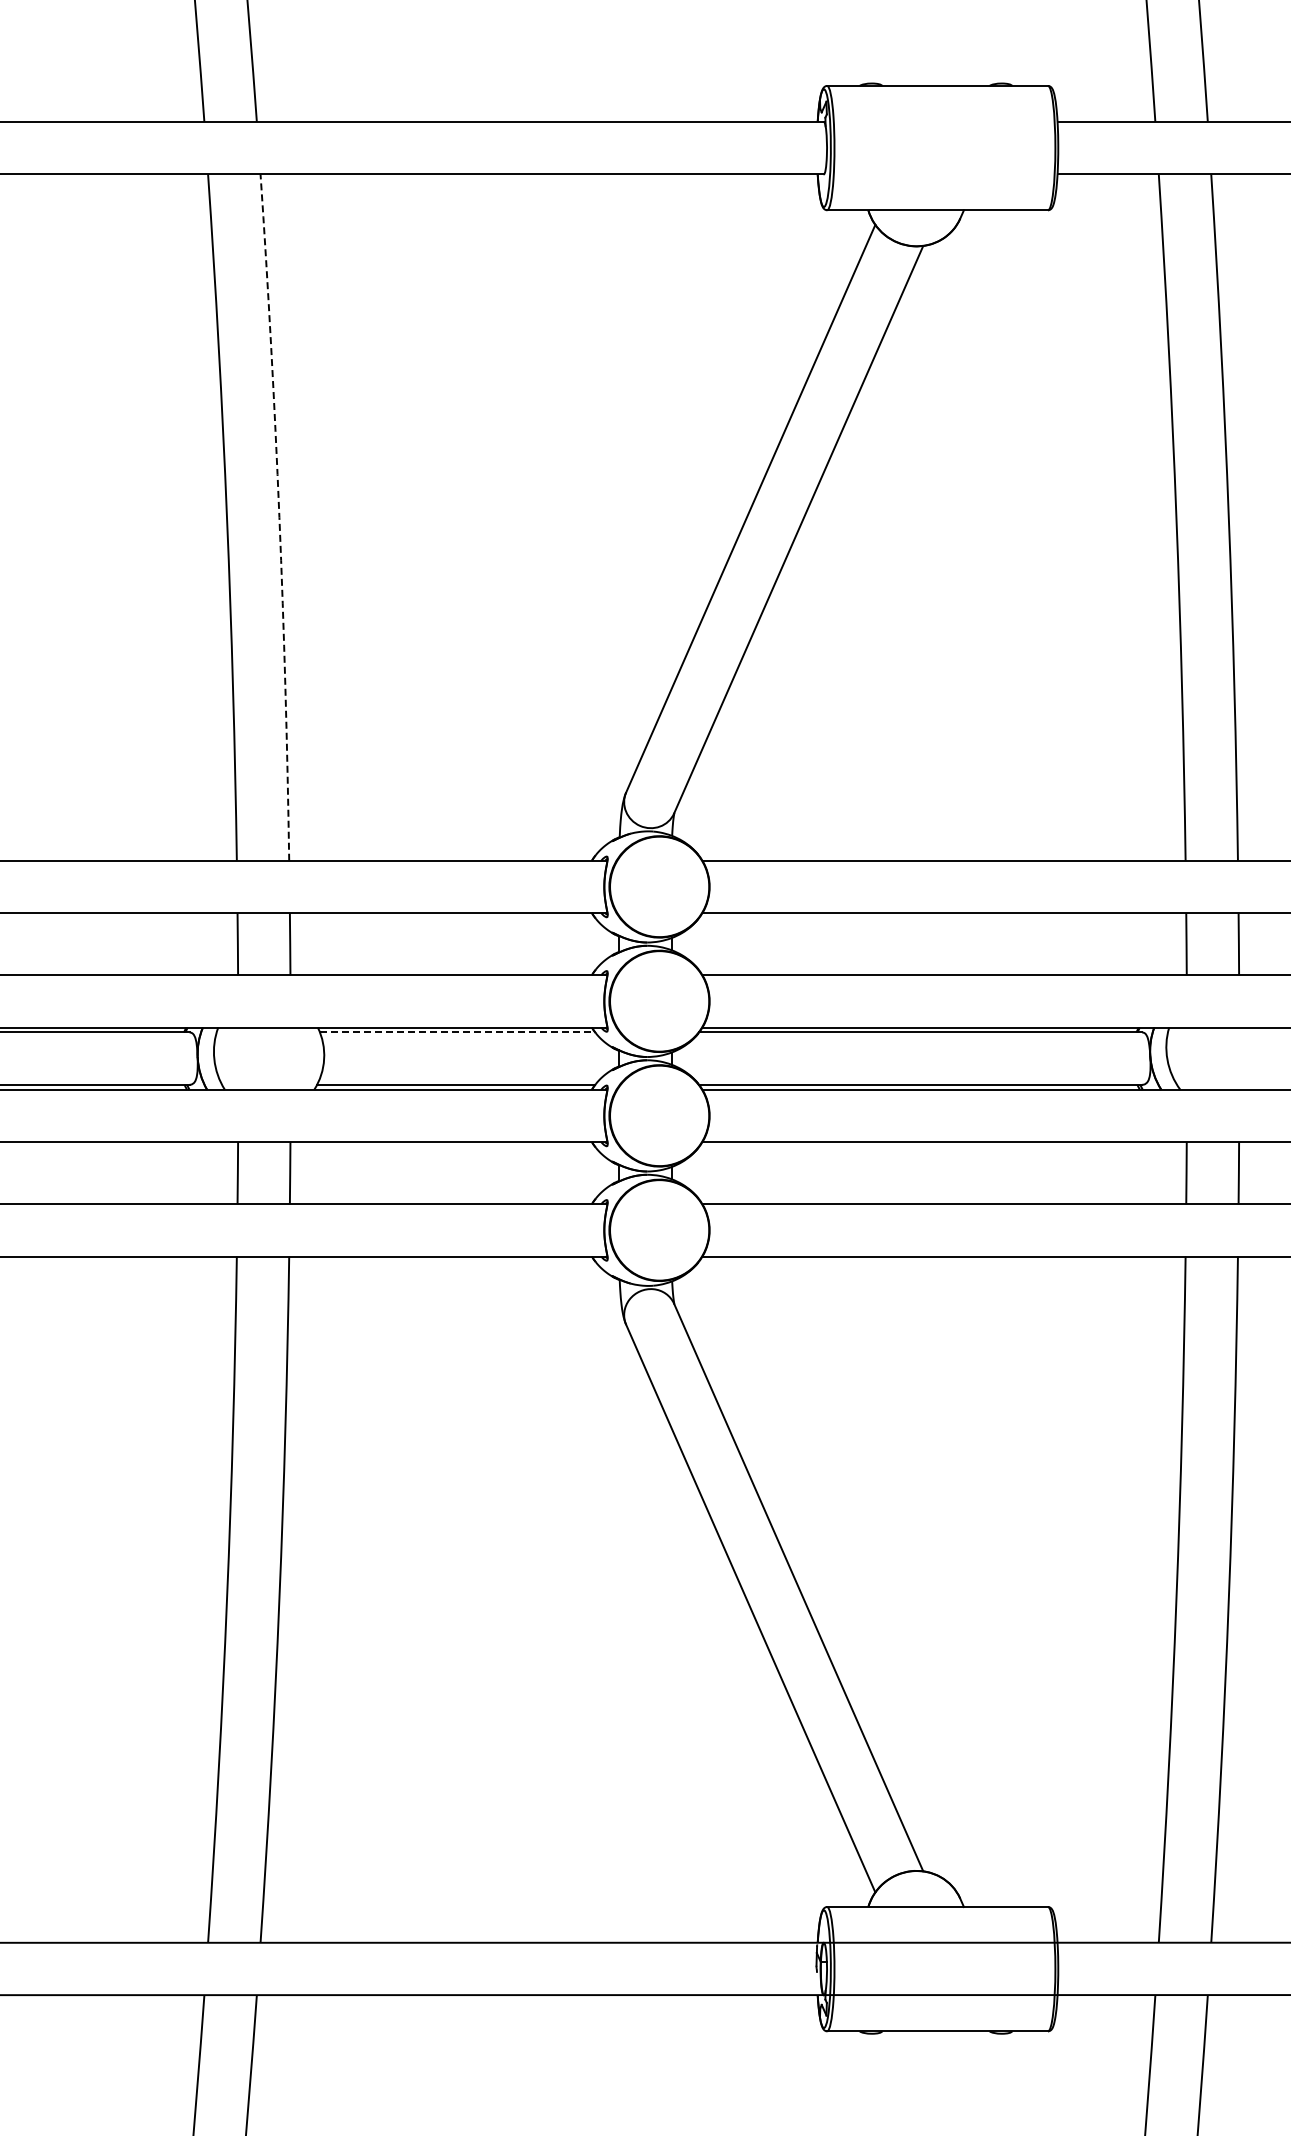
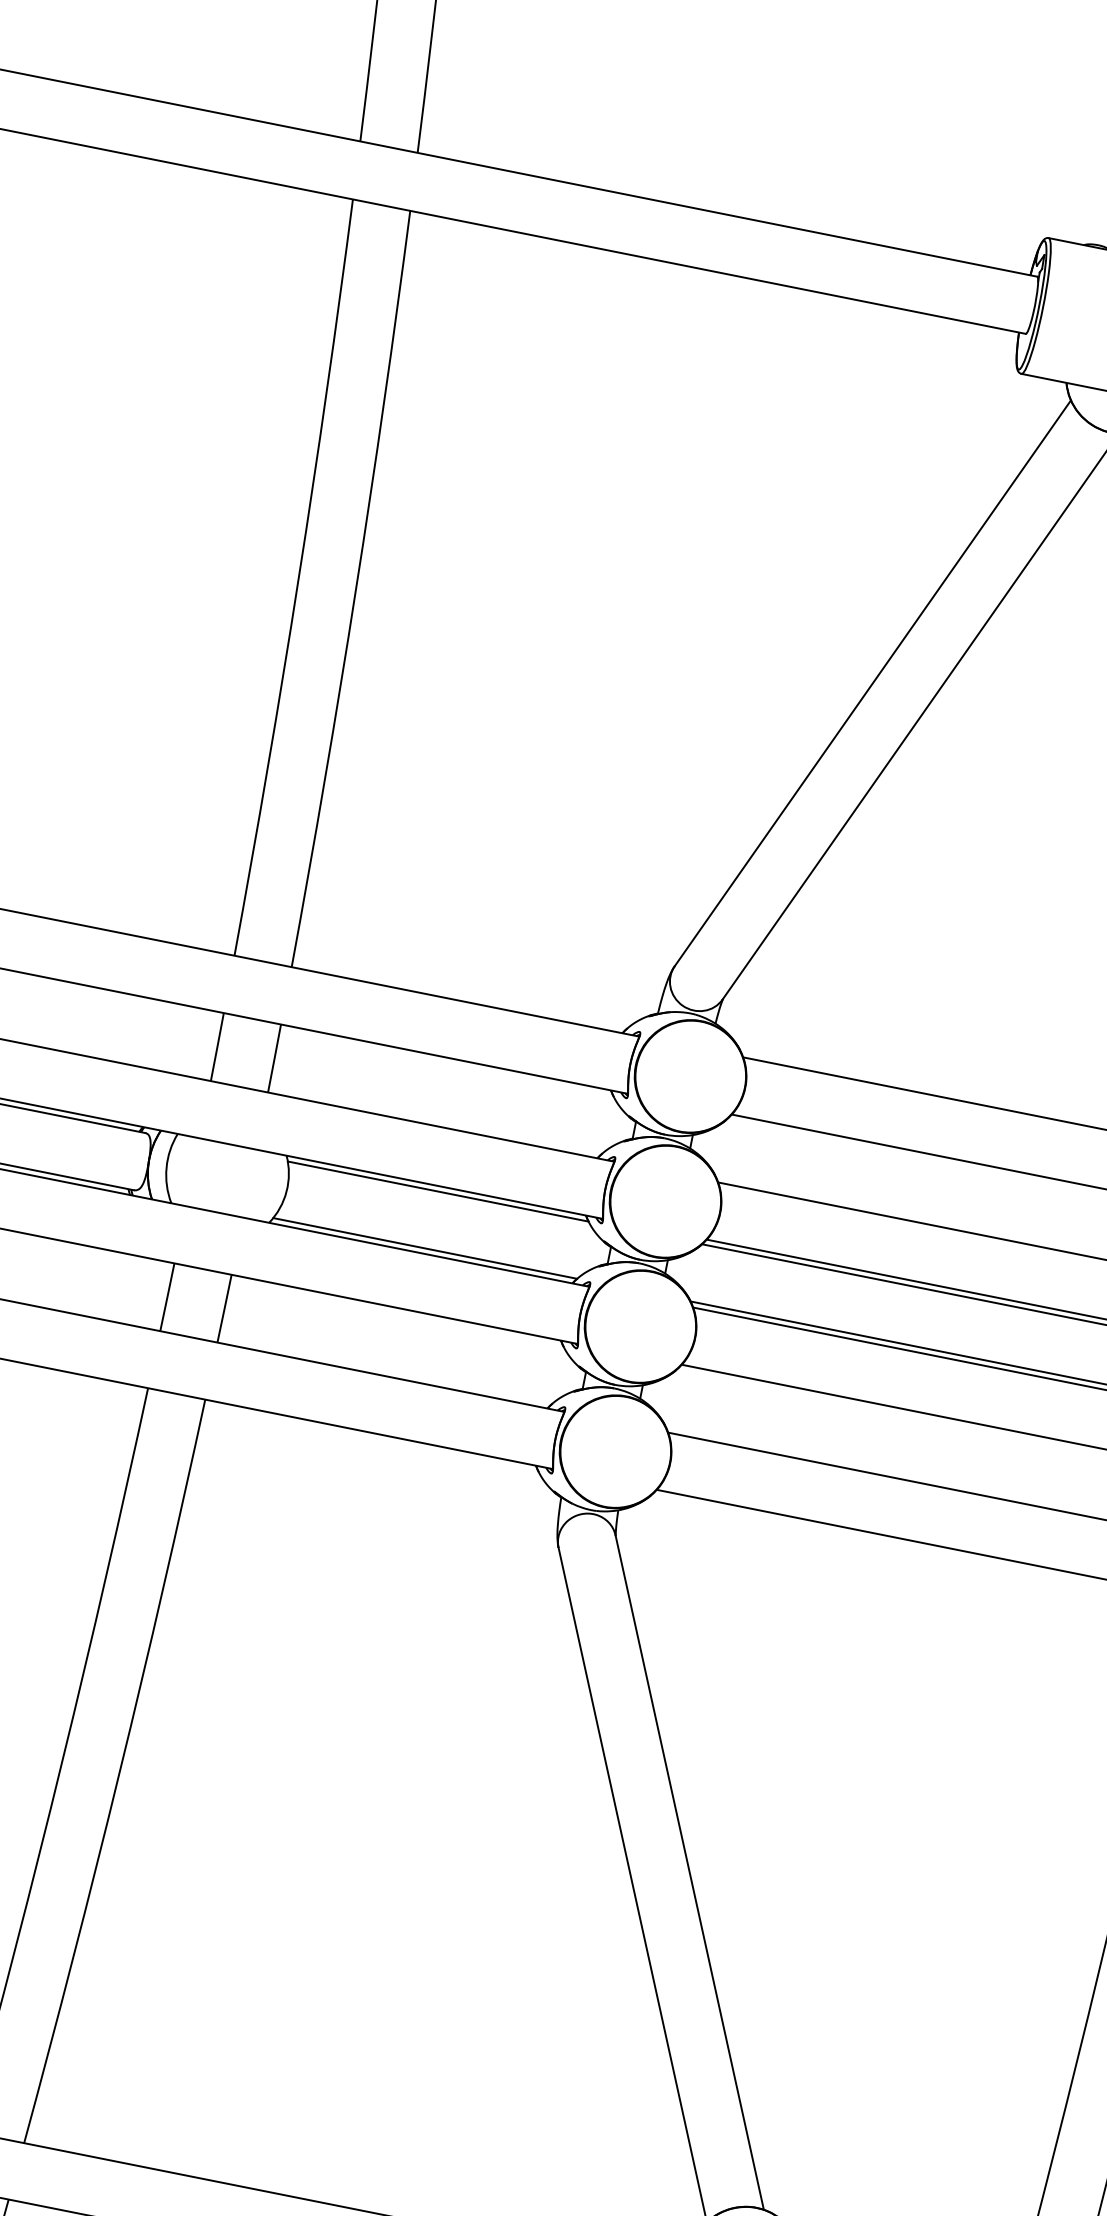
arc: (279, 517) -> (356, 590), dashed -> solid
line: (457, 1032) -> (438, 1191), dashed -> solid

